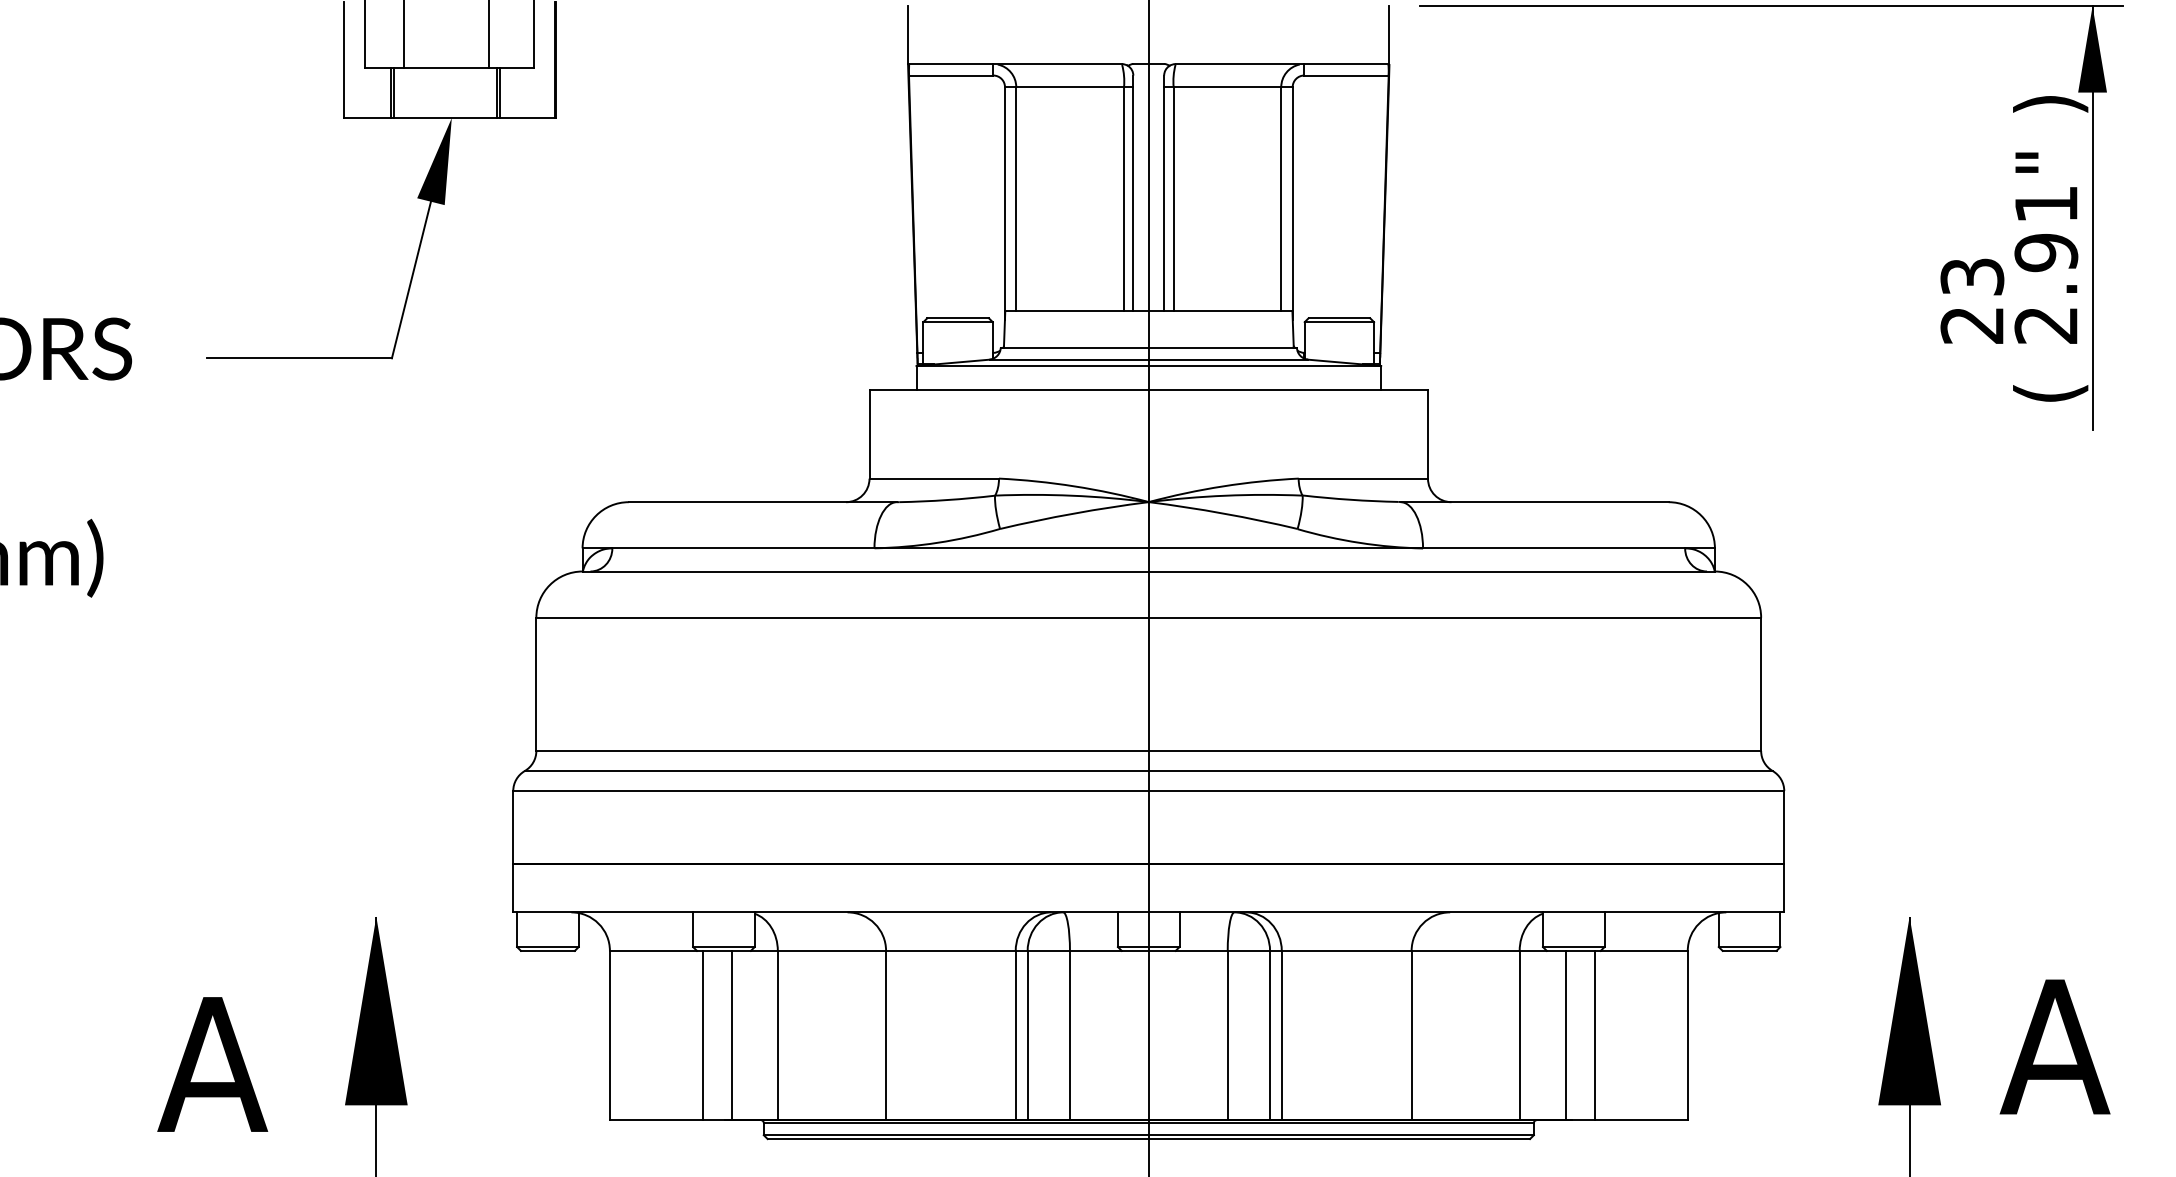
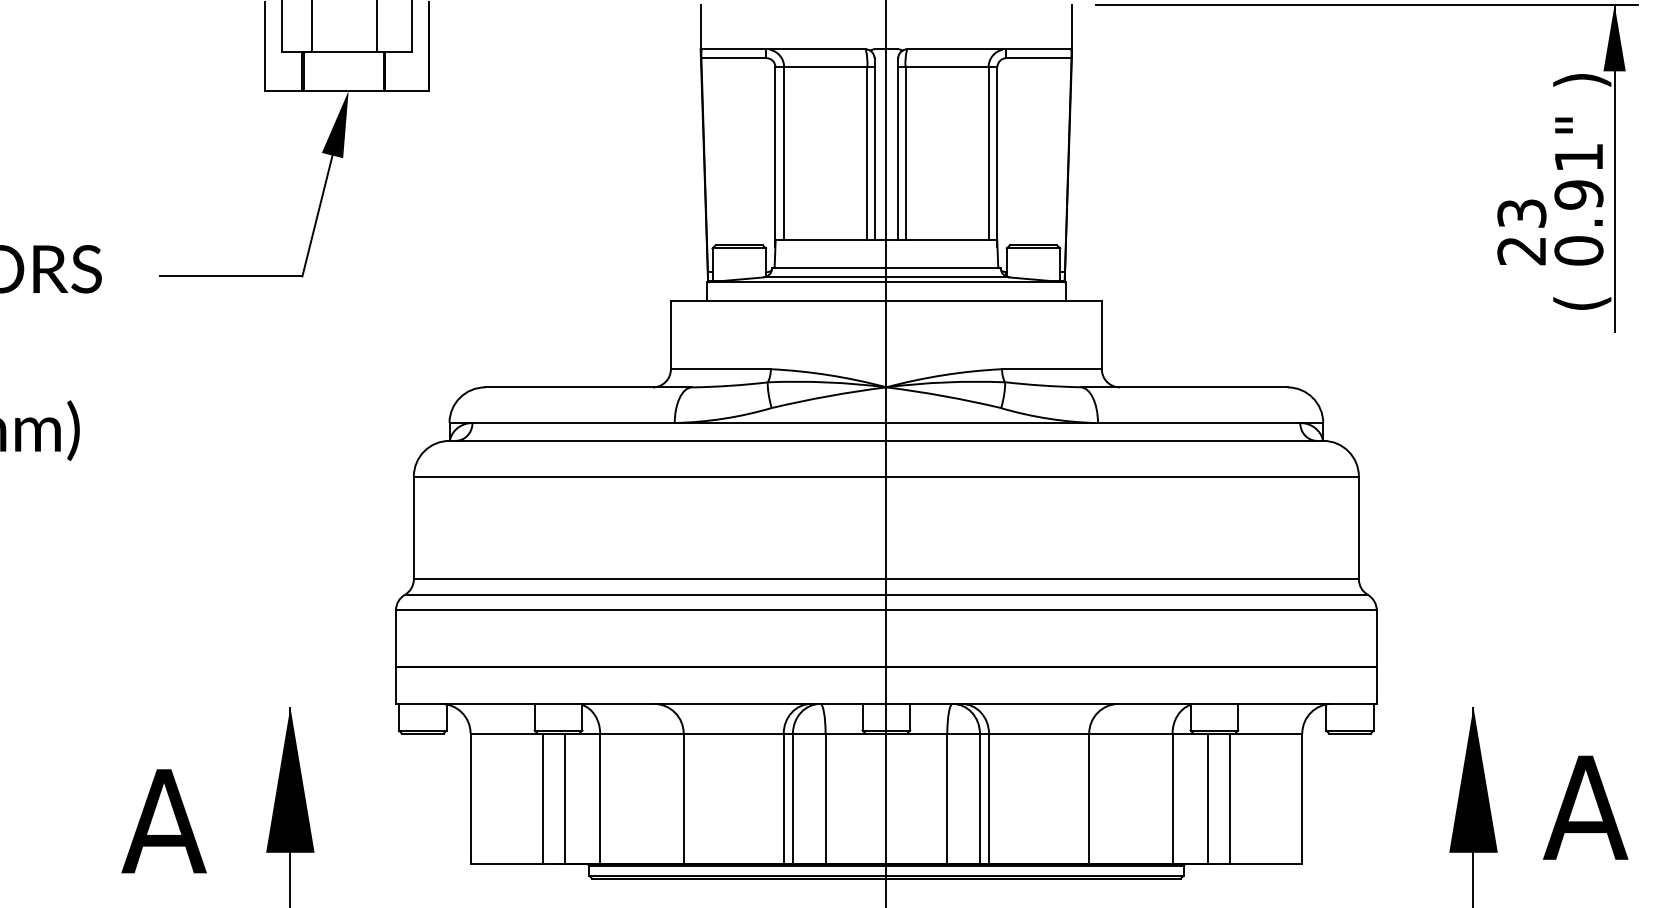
text: (2046, 325) -> (1579, 251), 2.91" -> 0.91"

